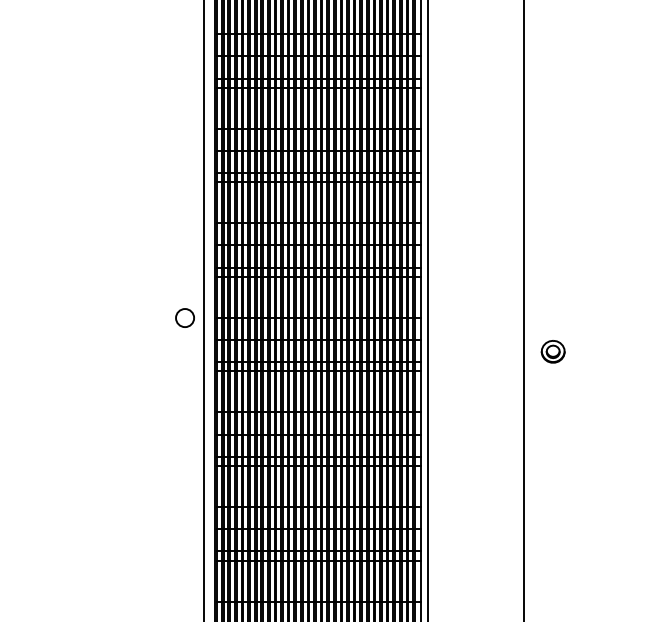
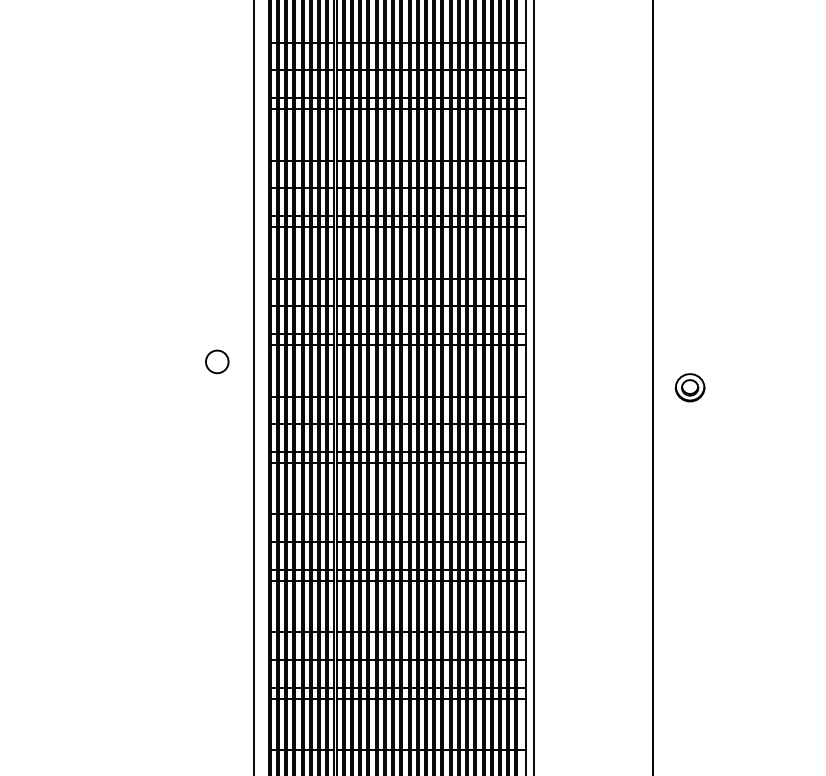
circle: (184, 317) -> (216, 361), moved
part: (552, 351) -> (689, 387), moved

